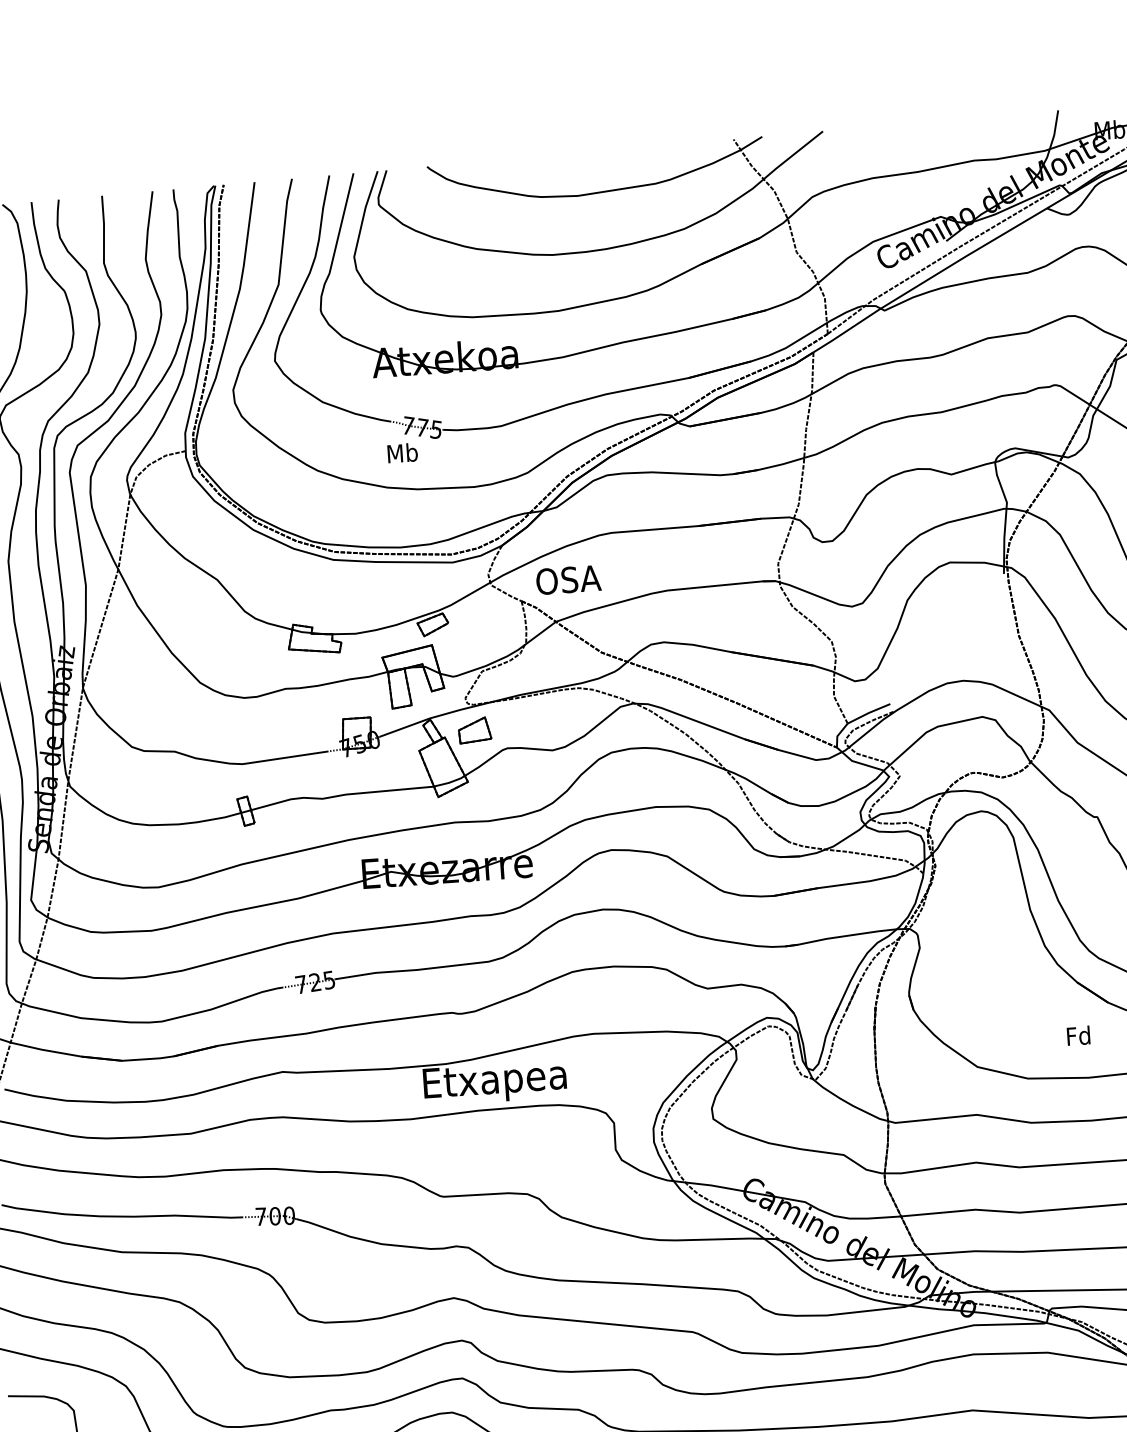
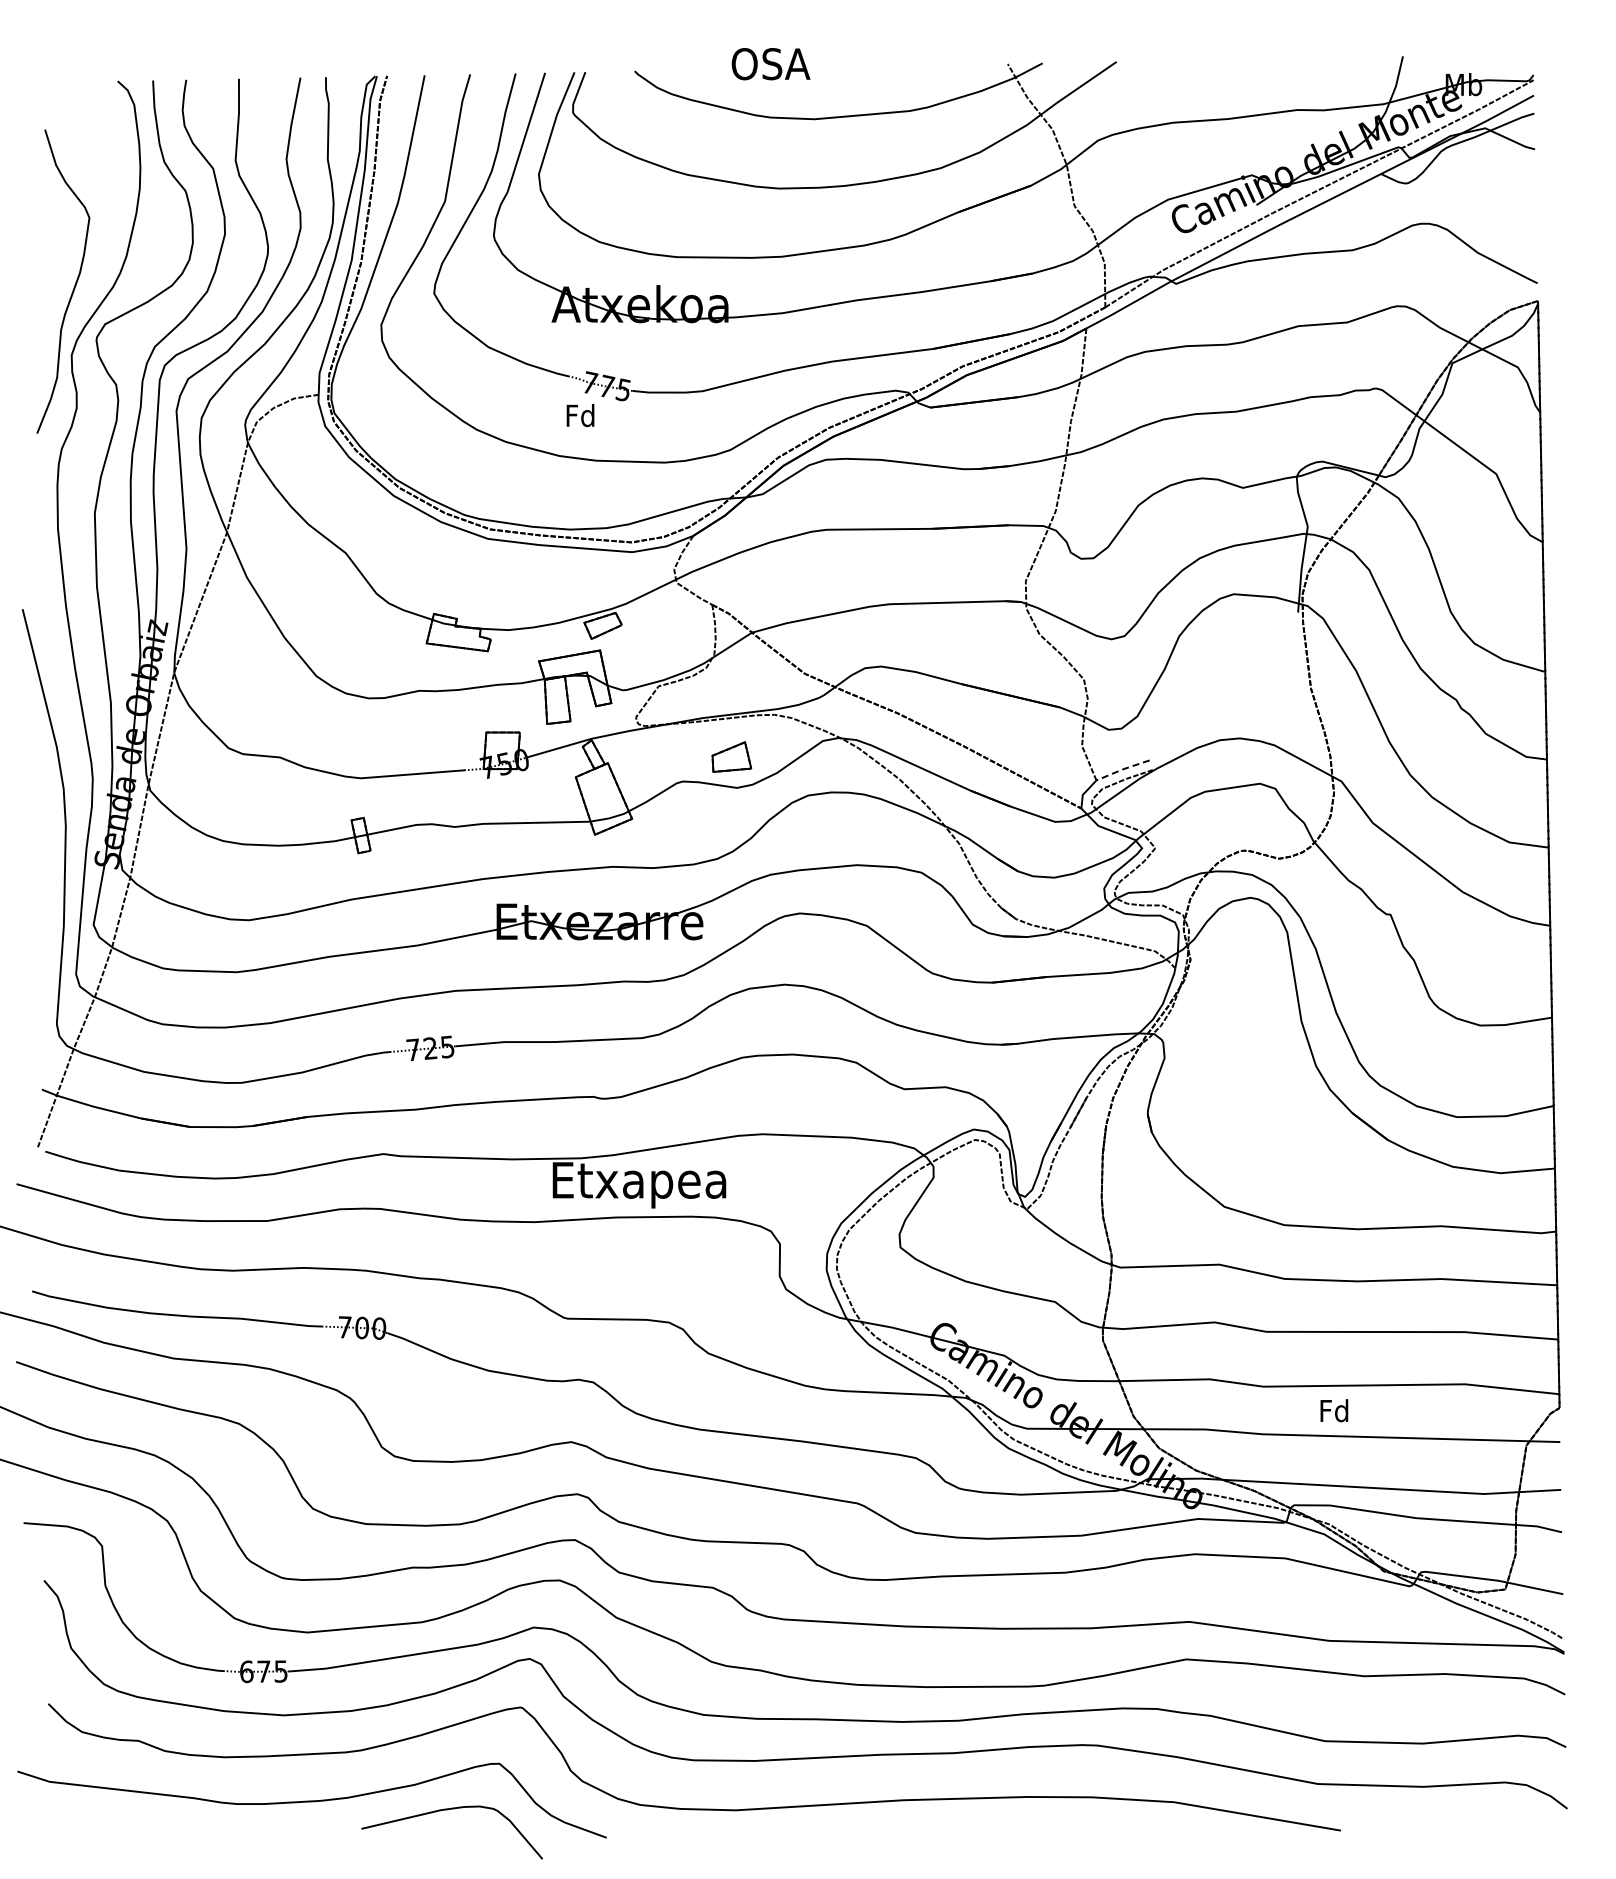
text: (402, 453) -> (580, 415), Mb -> Fd
text: (568, 580) -> (770, 64), moved
line: (869, 713) -> (1123, 769), solid -> dashed
part: (474, 729) -> (731, 756), moved
text: (1078, 1035) -> (1334, 1410), moved

